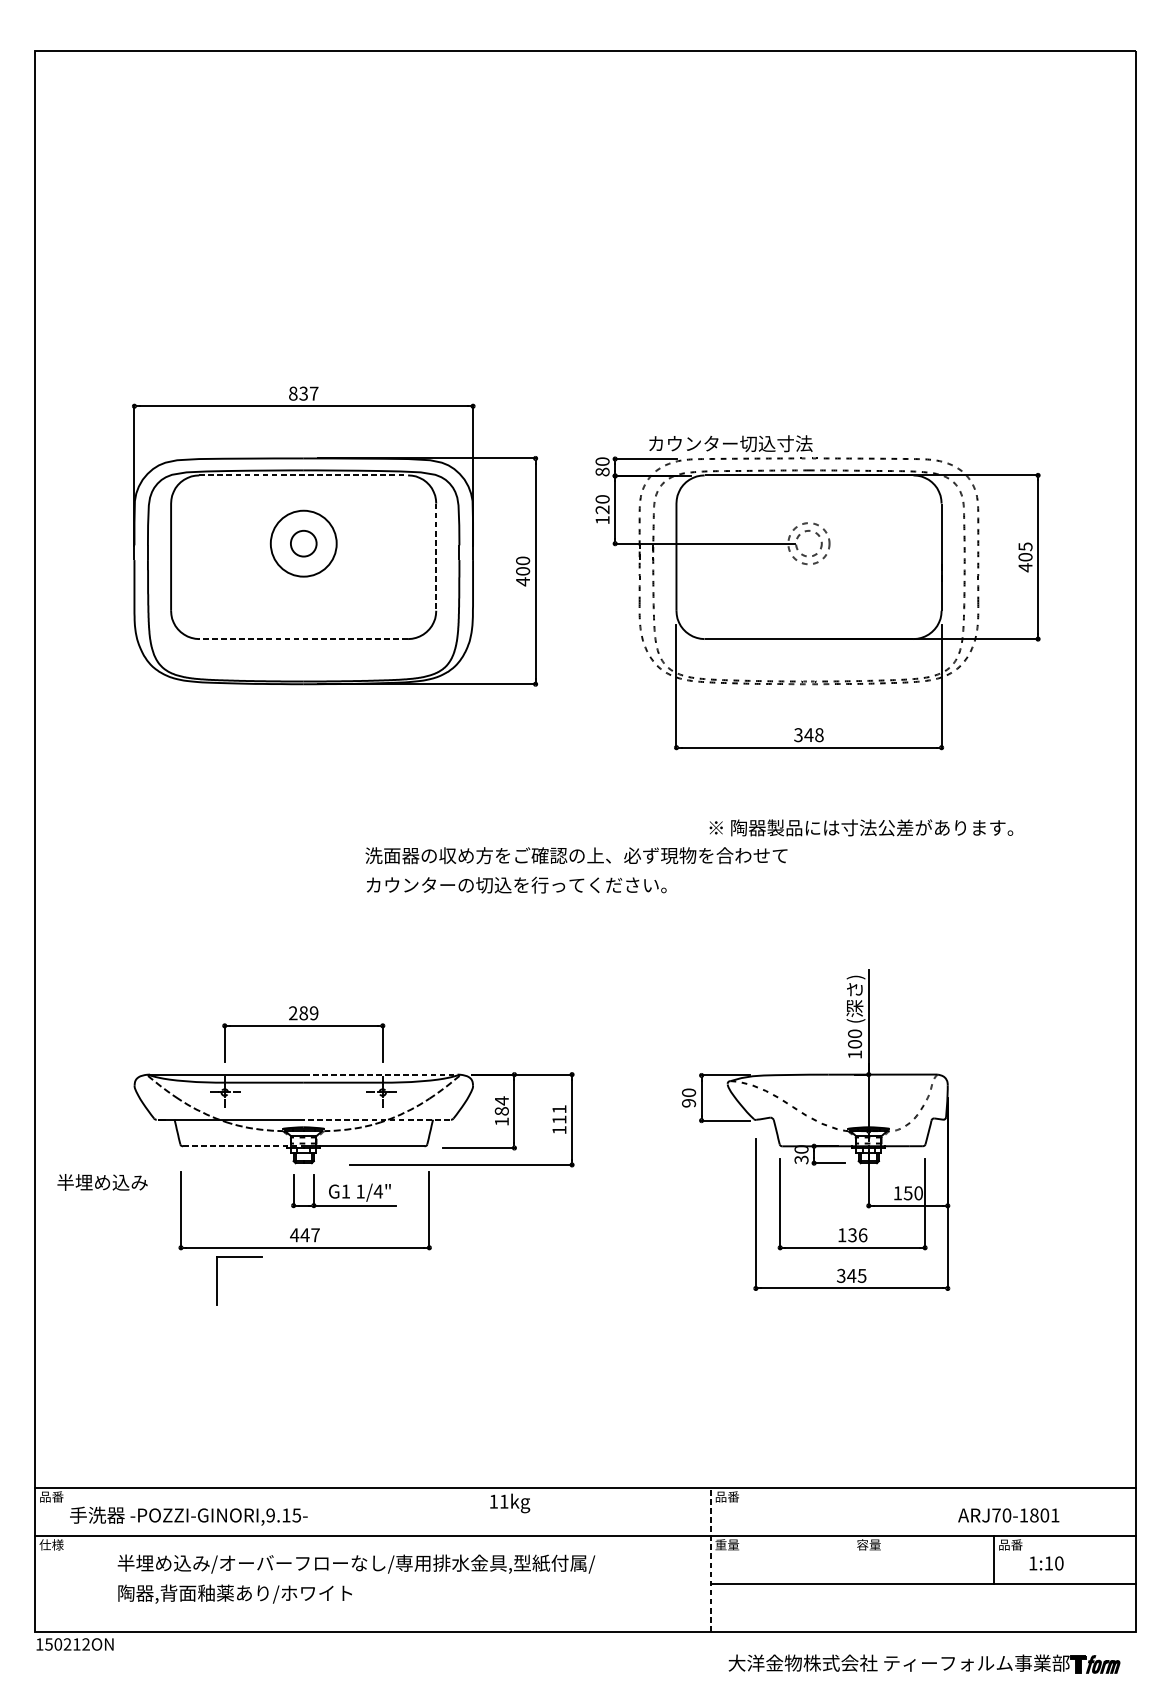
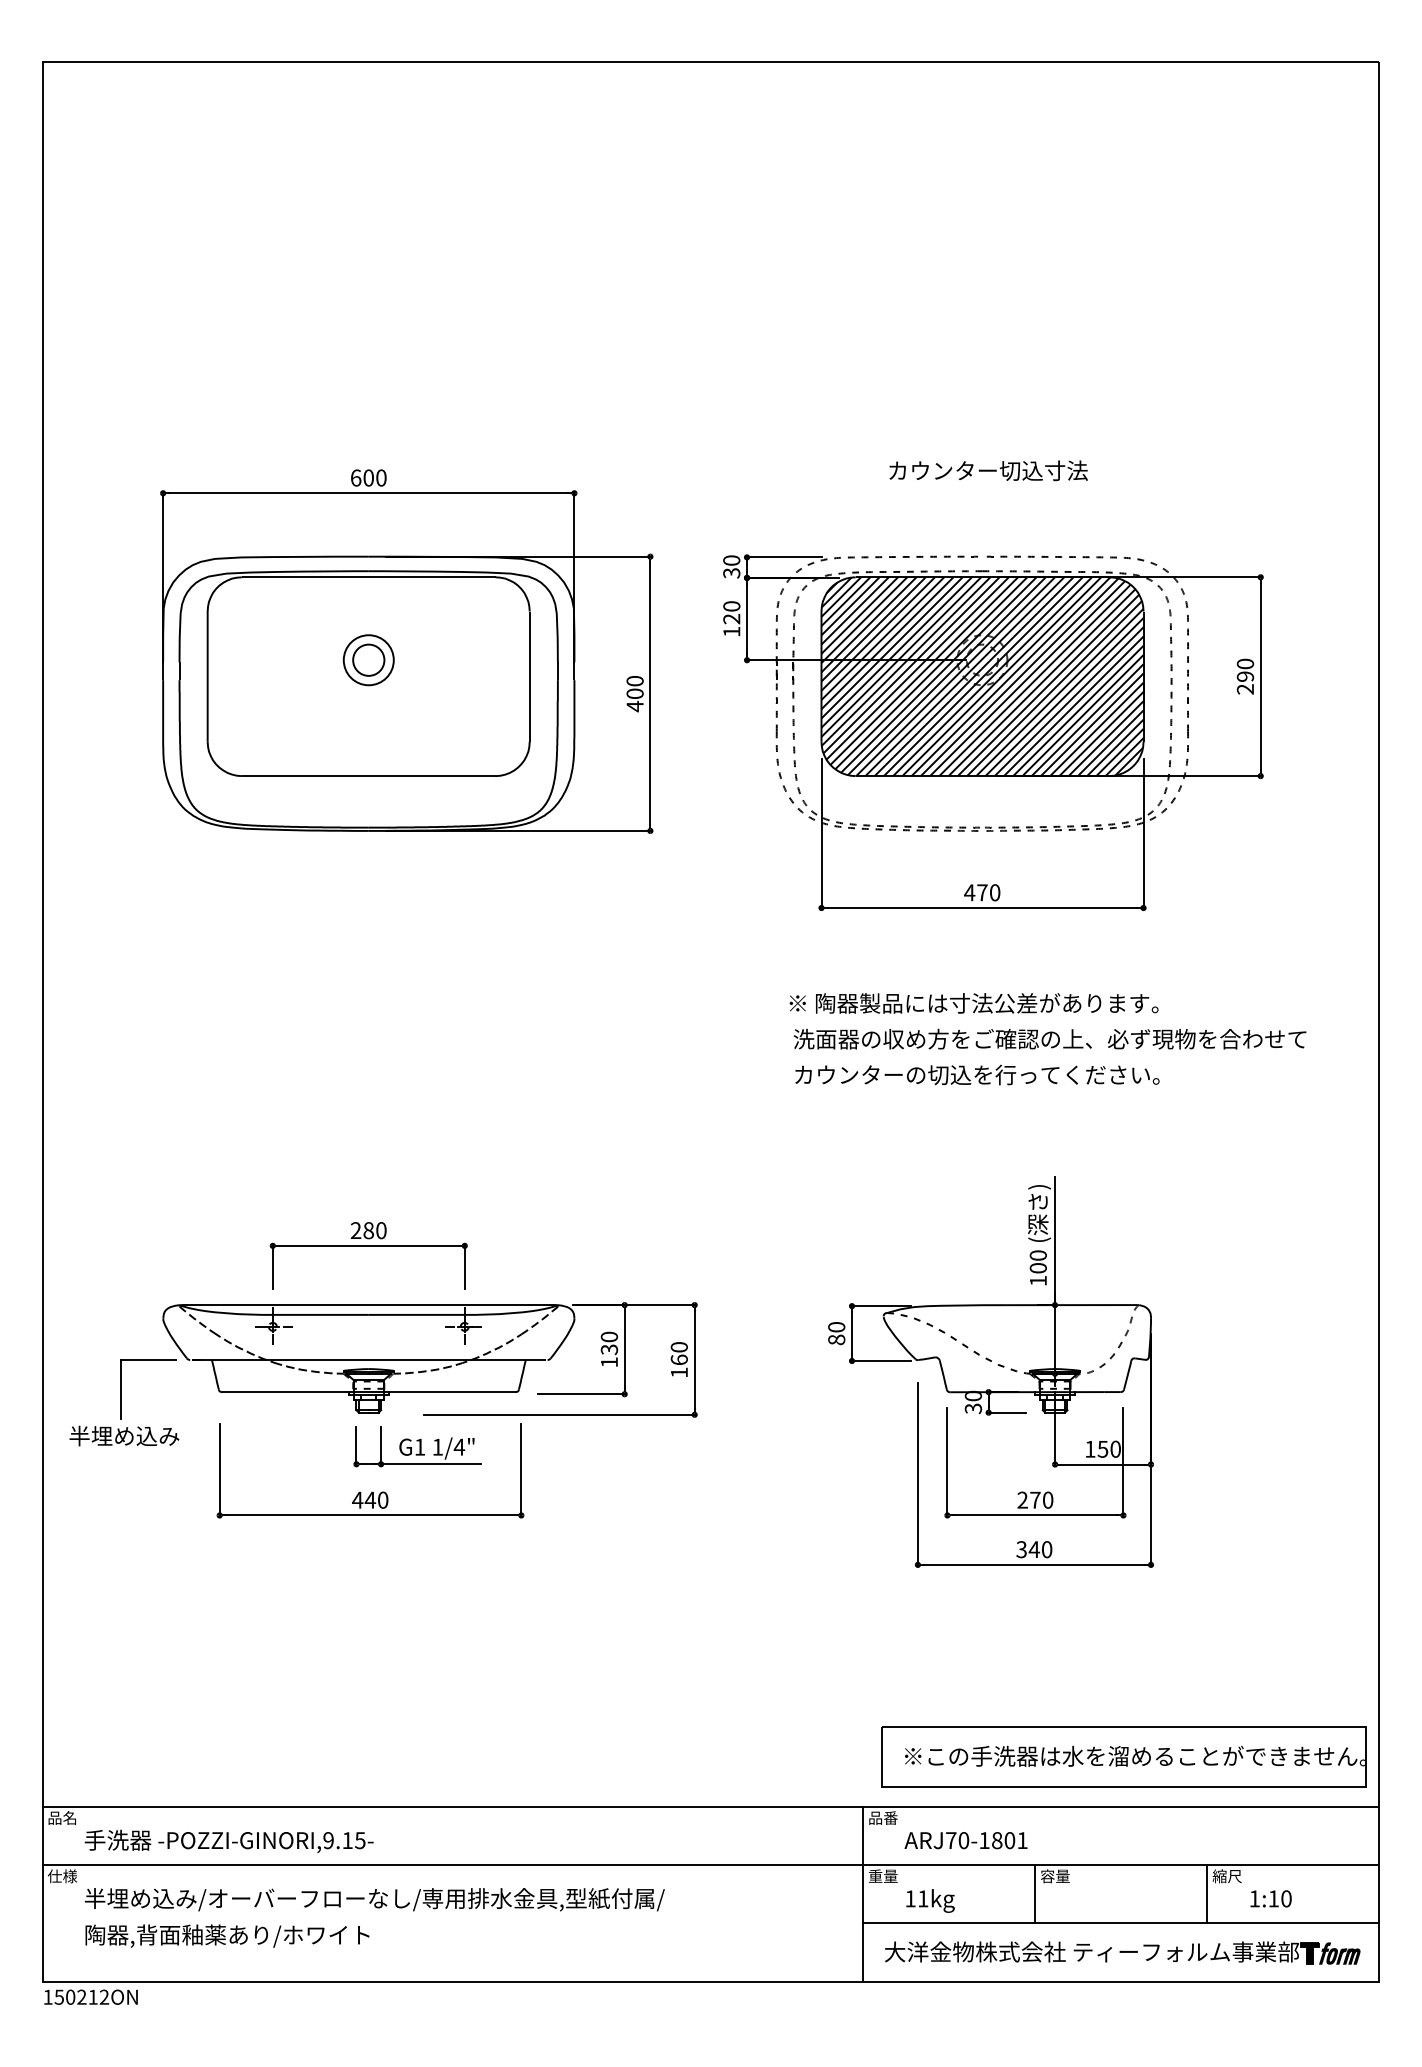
text: (303, 393) -> (368, 477), 837 -> 600
text: (730, 443) -> (988, 470), moved
text: (602, 472) -> (731, 573), 80 -> 30
line: (303, 475) -> (368, 577), dashed -> solid
circle: (303, 543) -> (368, 660), size x0.62
line: (436, 557) -> (529, 677), dashed -> solid
hatch: (809, 557) -> (982, 676), added
text: (1025, 557) -> (1245, 676), 405 -> 290
line: (303, 639) -> (368, 776), dashed -> solid
text: (809, 734) -> (982, 892), 348 -> 470
text: (860, 827) -> (973, 1003), moved
text: (576, 869) -> (1049, 1056), moved
text: (314, 1013) -> (381, 1230), 289 -> 280
line: (380, 1074) -> (462, 1305), dashed -> solid
text: (688, 1102) -> (836, 1339), 90 -> 80
text: (501, 1106) -> (609, 1343), 184 -> 130
text: (558, 1114) -> (678, 1353), 111 -> 160
line: (376, 1119) -> (457, 1359), dashed -> solid
line: (243, 1146) -> (295, 1392), dashed -> solid
text: (315, 1234) -> (383, 1499), 447 -> 440
text: (852, 1234) -> (1035, 1499), 136 -> 270
text: (861, 1275) -> (1046, 1549), 345 -> 340
part: (217, 1280) -> (121, 1389), moved
part: (925, 1446) -> (1123, 1756), added
text: (57, 1496) -> (69, 1817), 品番 -> 品名
text: (510, 1503) -> (930, 1900), moved
text: (1008, 1515) -> (965, 1840), moved
text: (1009, 1545) -> (1226, 1876), 品番 -> 縮尺
line: (711, 1559) -> (863, 1893), dashed -> solid
line: (852, 1559) -> (1035, 1894), added
text: (356, 1578) -> (374, 1917), moved
part: (924, 1663) -> (1122, 1952), moved

